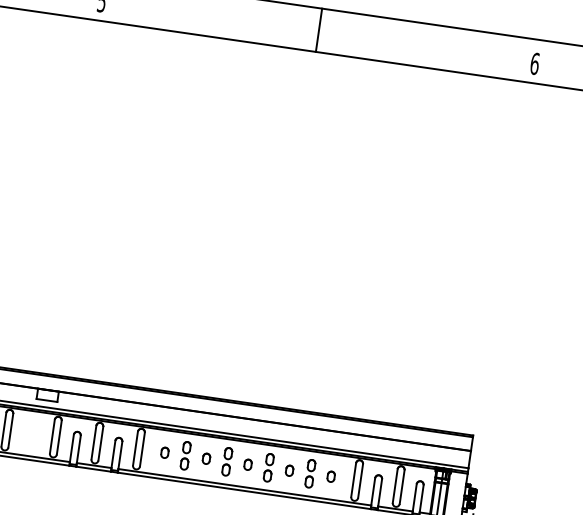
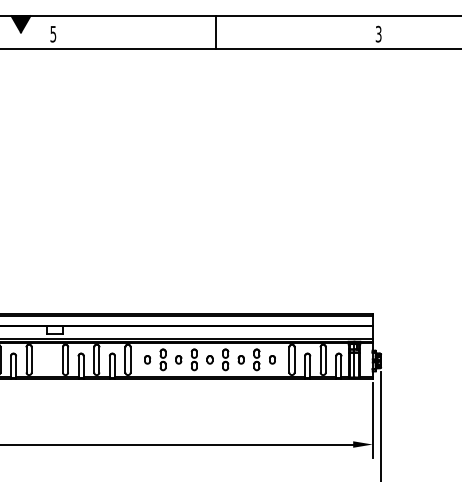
text: (534, 62) -> (378, 33), 6 -> 3

